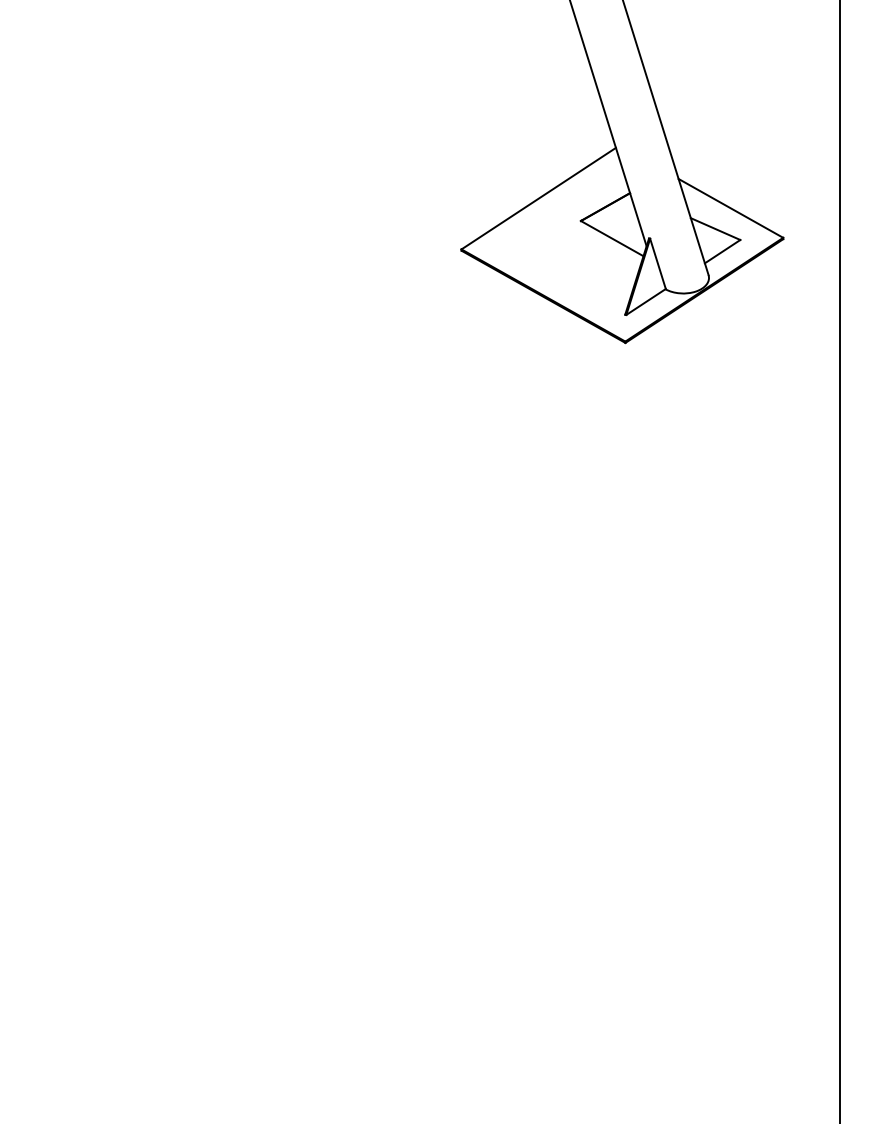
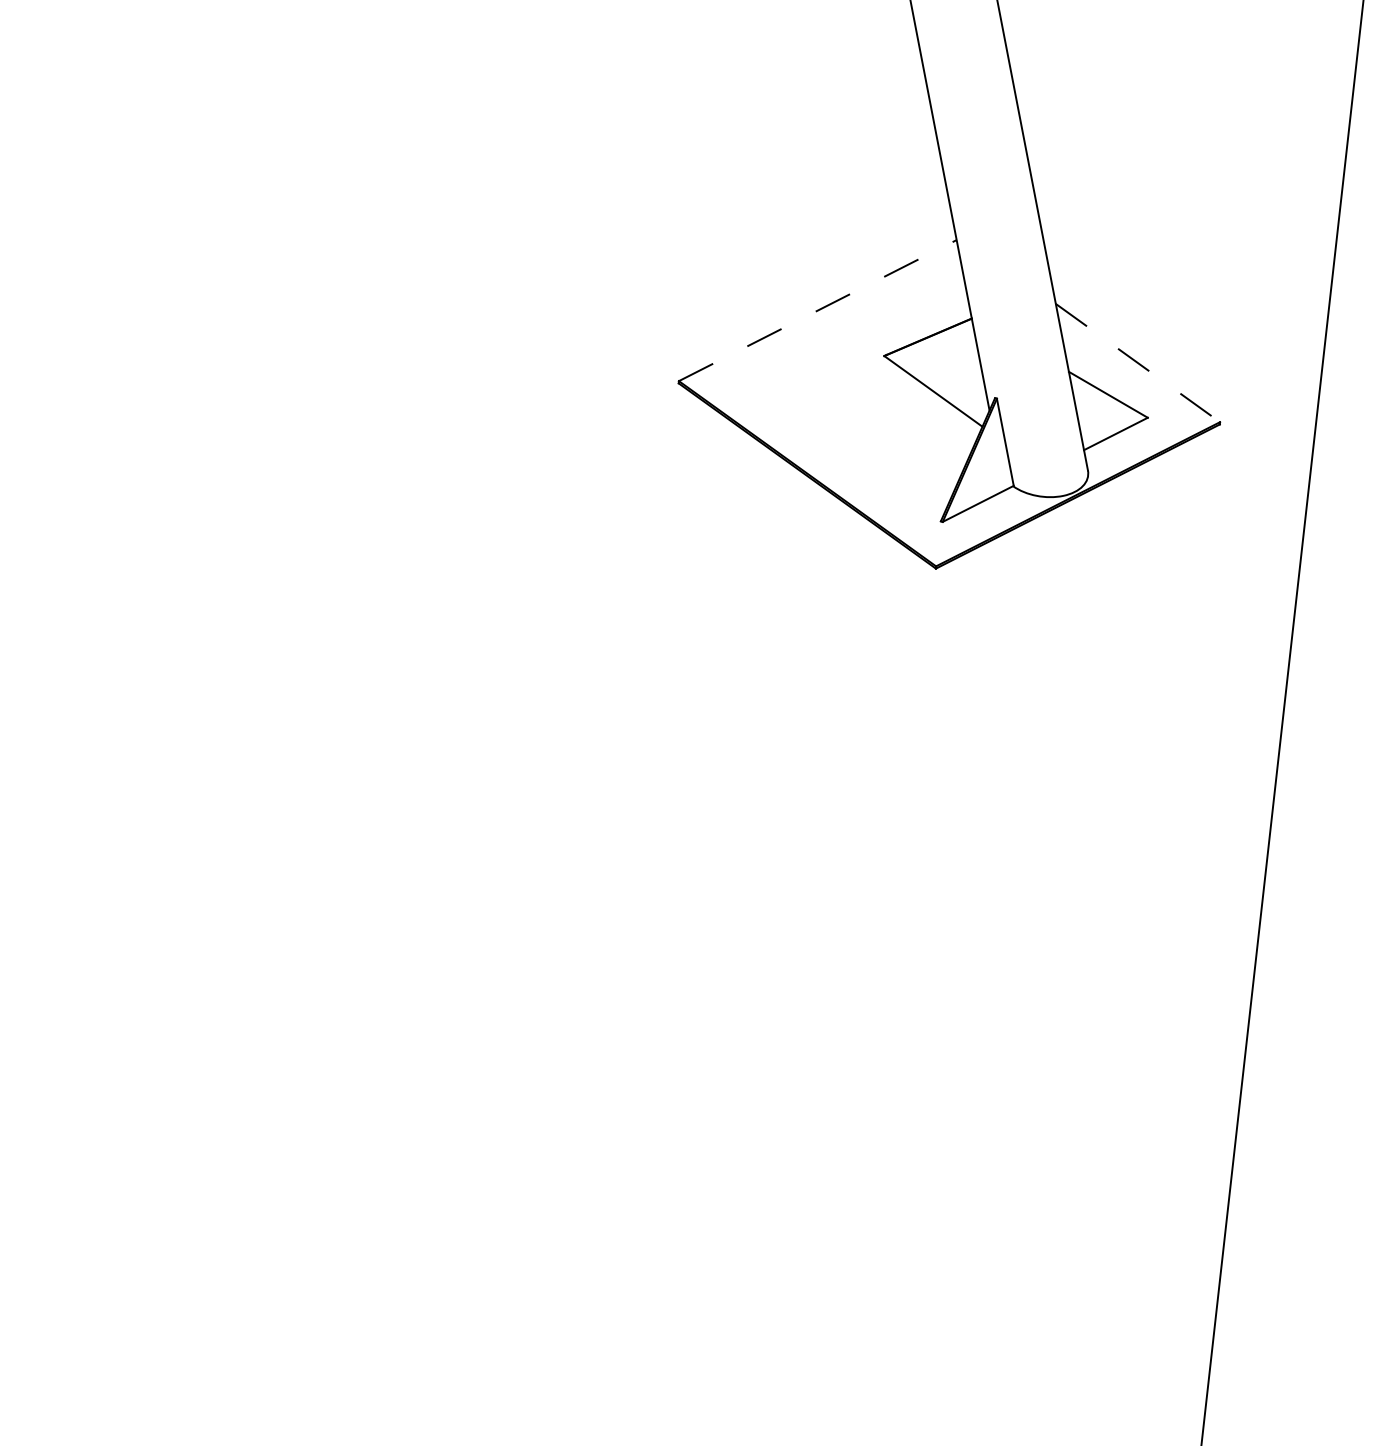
line: (539, 198) -> (819, 310), solid -> dashed
line: (731, 208) -> (1138, 363), solid -> dashed

